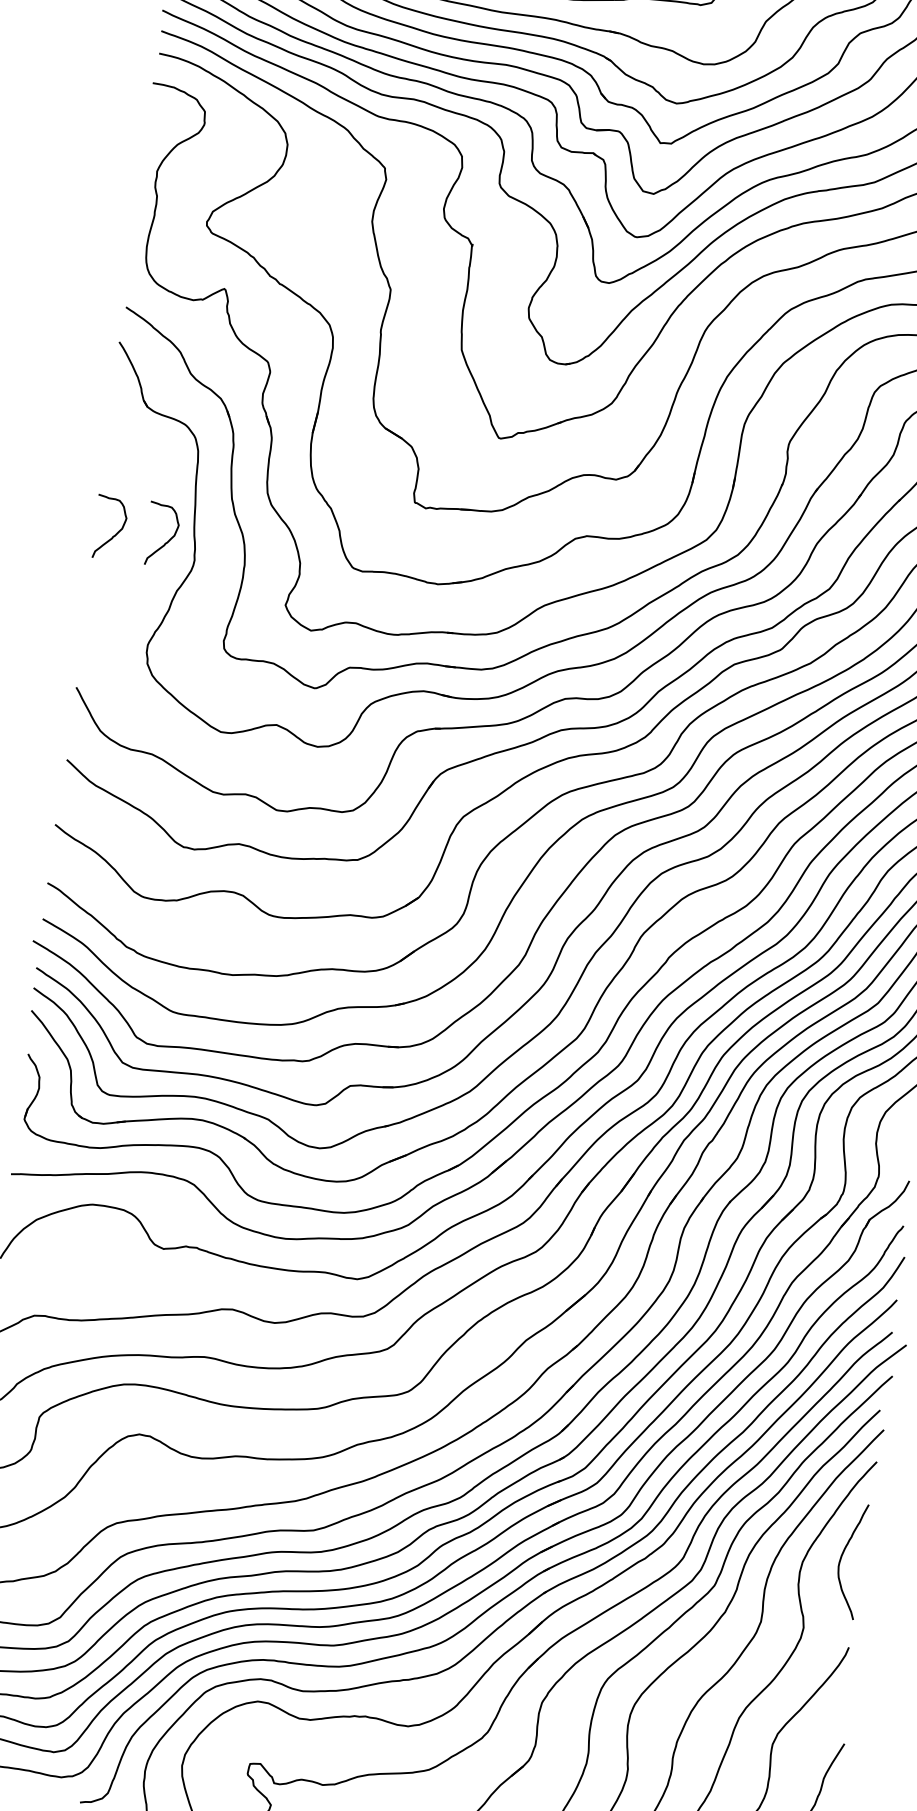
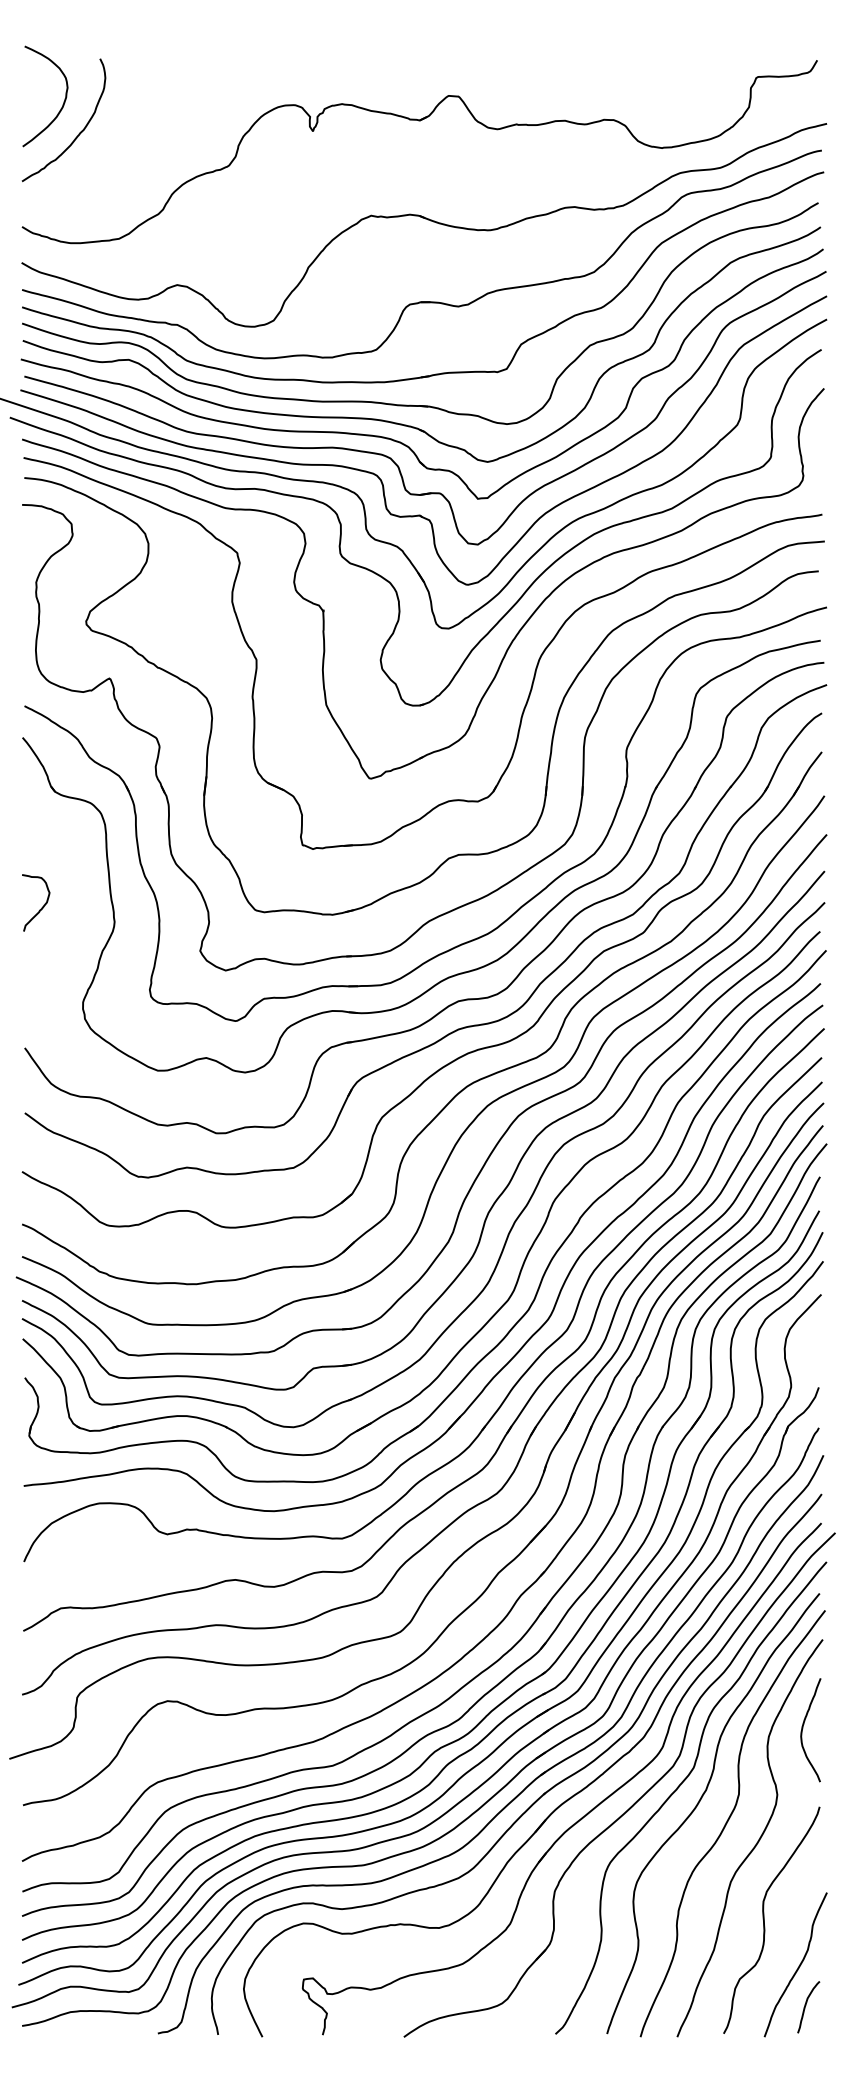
curve: (167, 540) -> (88, 907), removed

